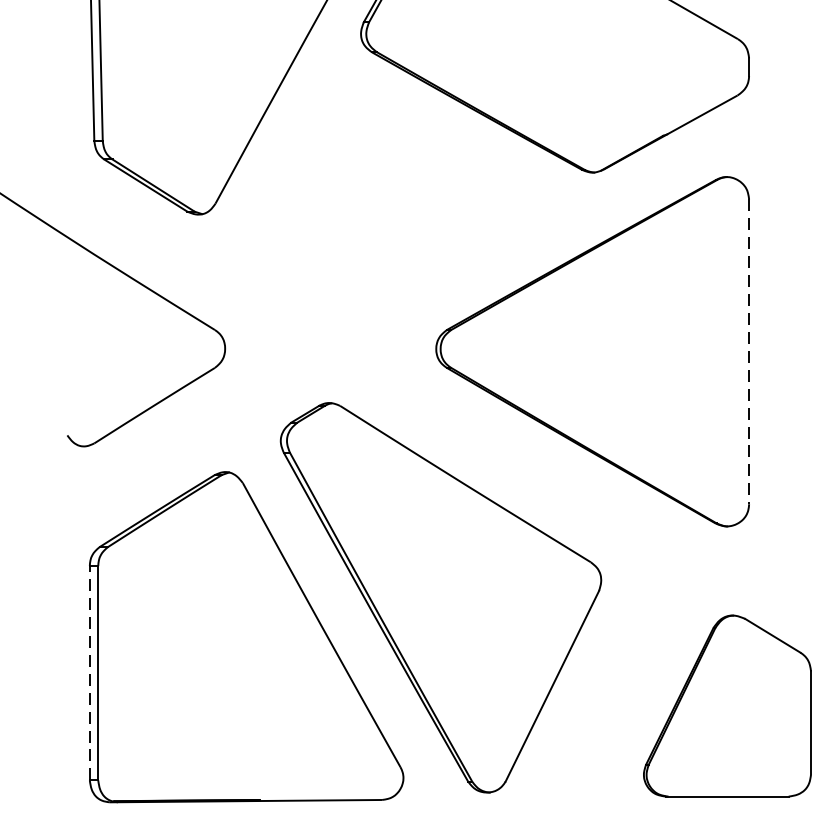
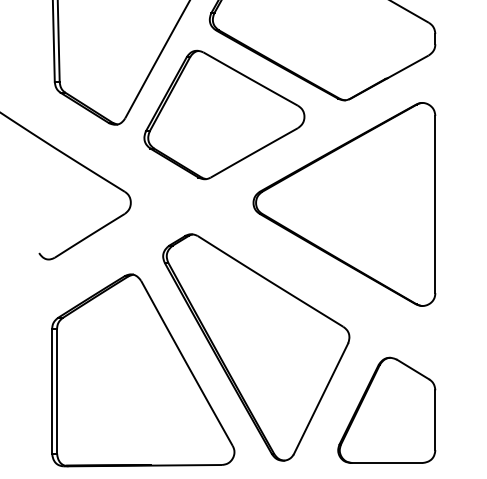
part: (386, 196) -> (224, 114), added
line: (749, 351) -> (435, 204), dashed -> solid
line: (90, 671) -> (52, 390), dashed -> solid
part: (726, 704) -> (386, 409), moved

